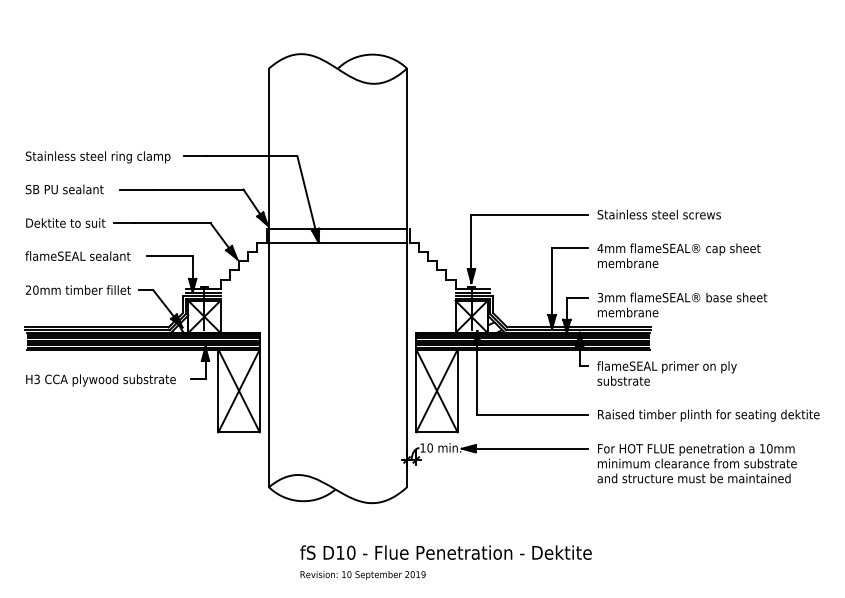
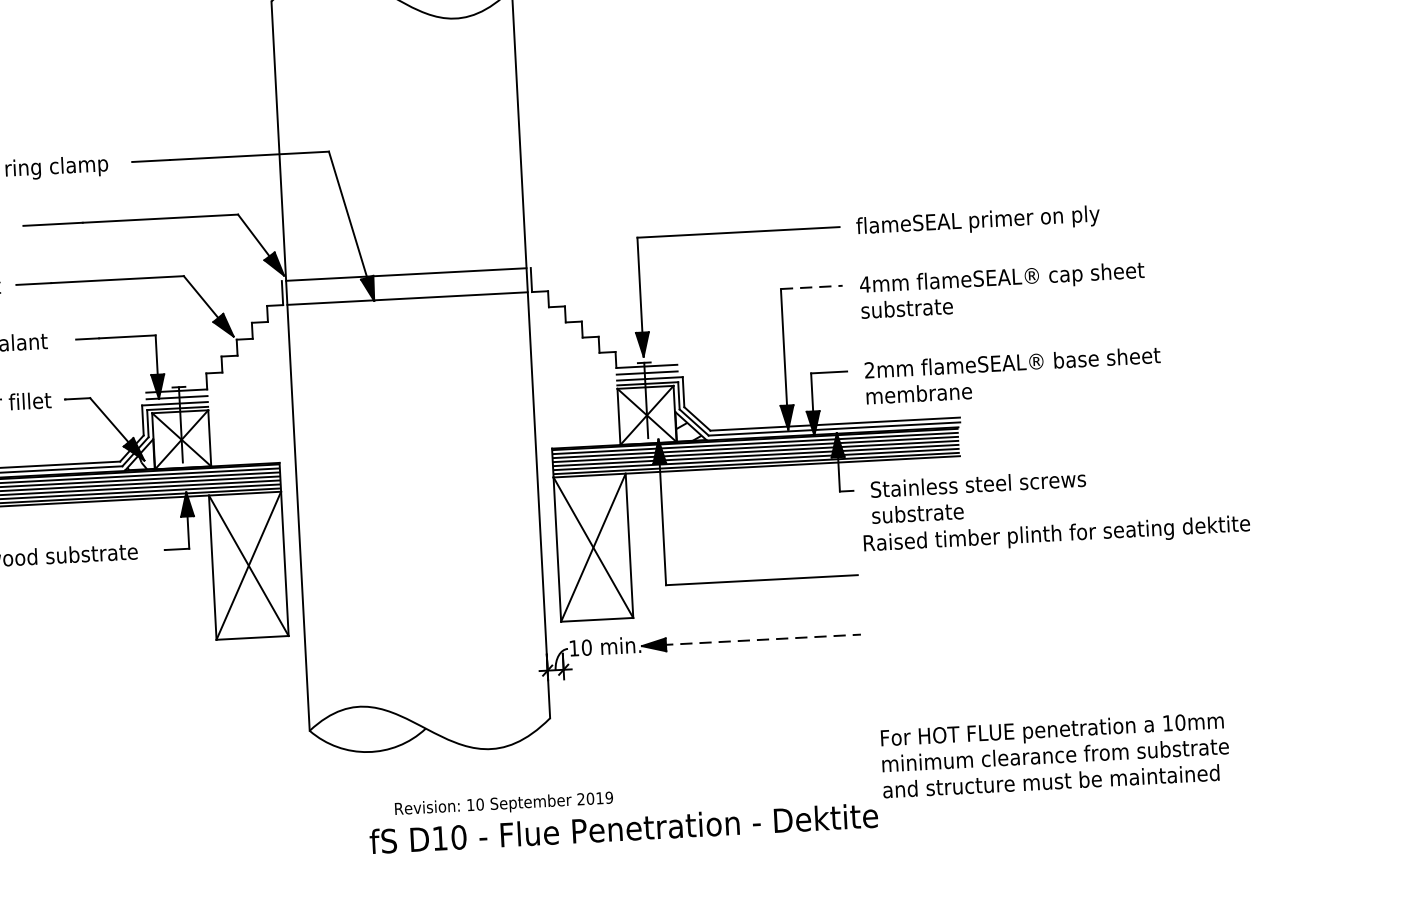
text: (666, 215) -> (977, 221), Stainless steel screws -> flameSEAL primer on ply
line: (569, 248) -> (811, 287), solid -> dashed
text: (627, 263) -> (913, 308), membrane -> substrate
text: (600, 297) -> (869, 370), 3mm -> 2mm
text: (666, 367) -> (991, 485), flameSEAL primer on ply -> Stainless steel screws
text: (708, 415) -> (1056, 534), moved
line: (524, 448) -> (751, 639), solid -> dashed
text: (696, 463) -> (1054, 755), moved
text: (362, 575) -> (503, 804), moved

